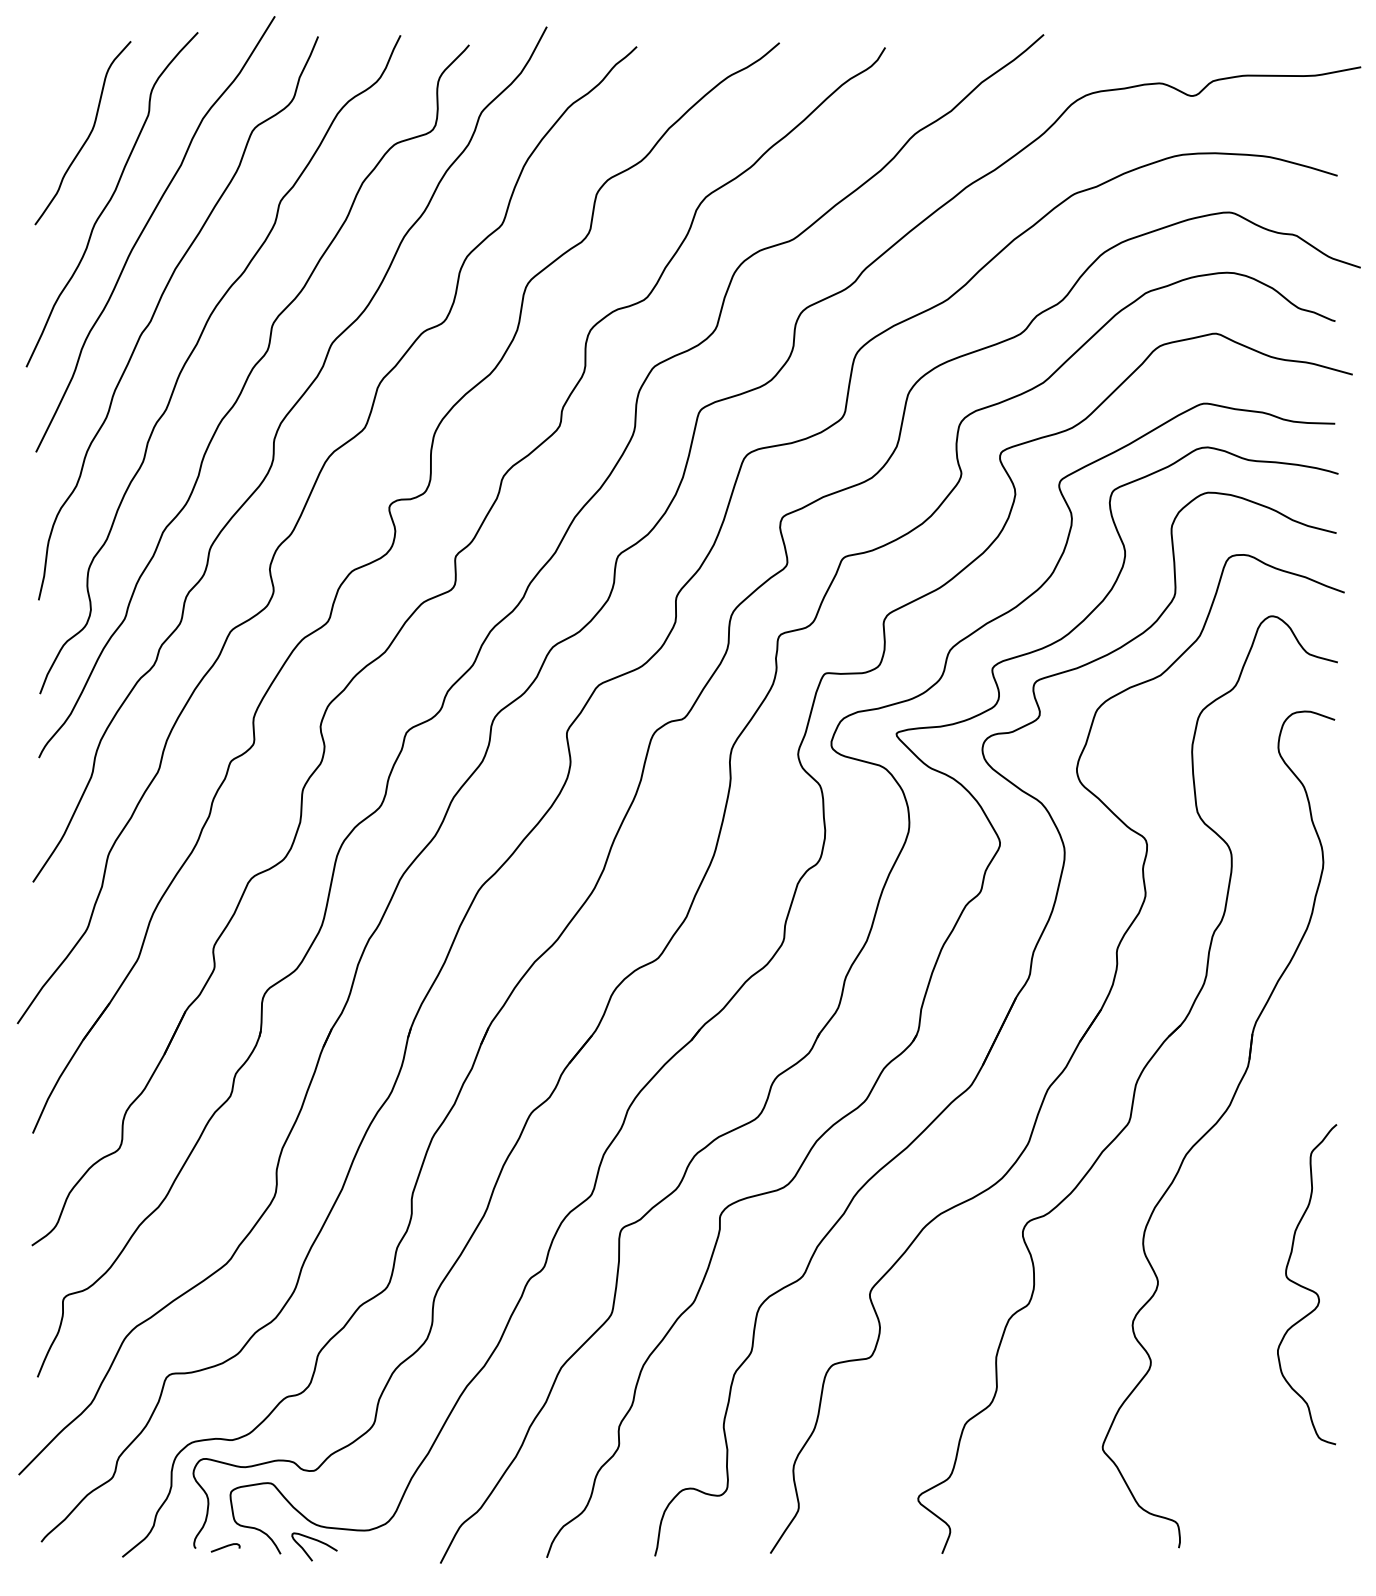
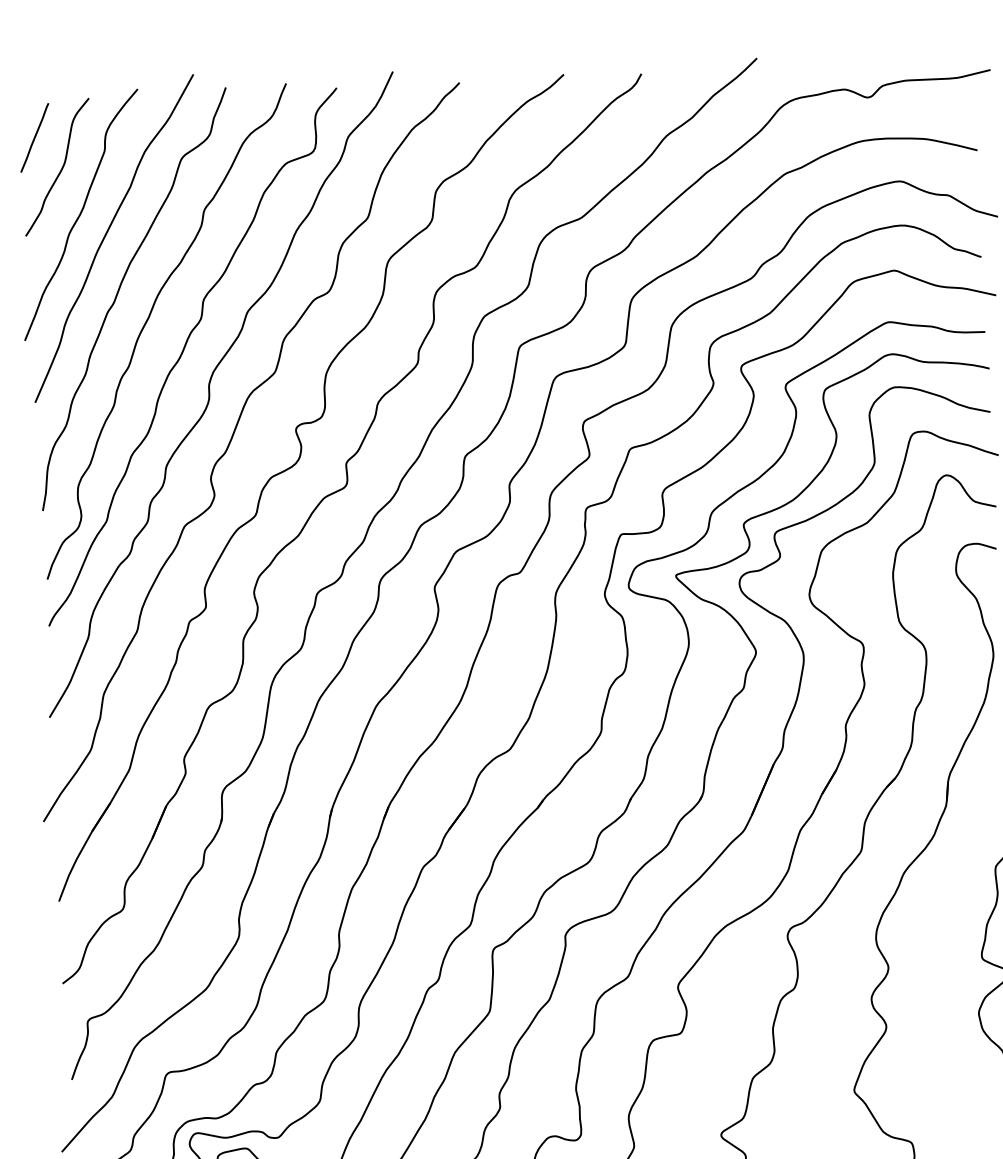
line: (54, 91) -> (34, 137), added

